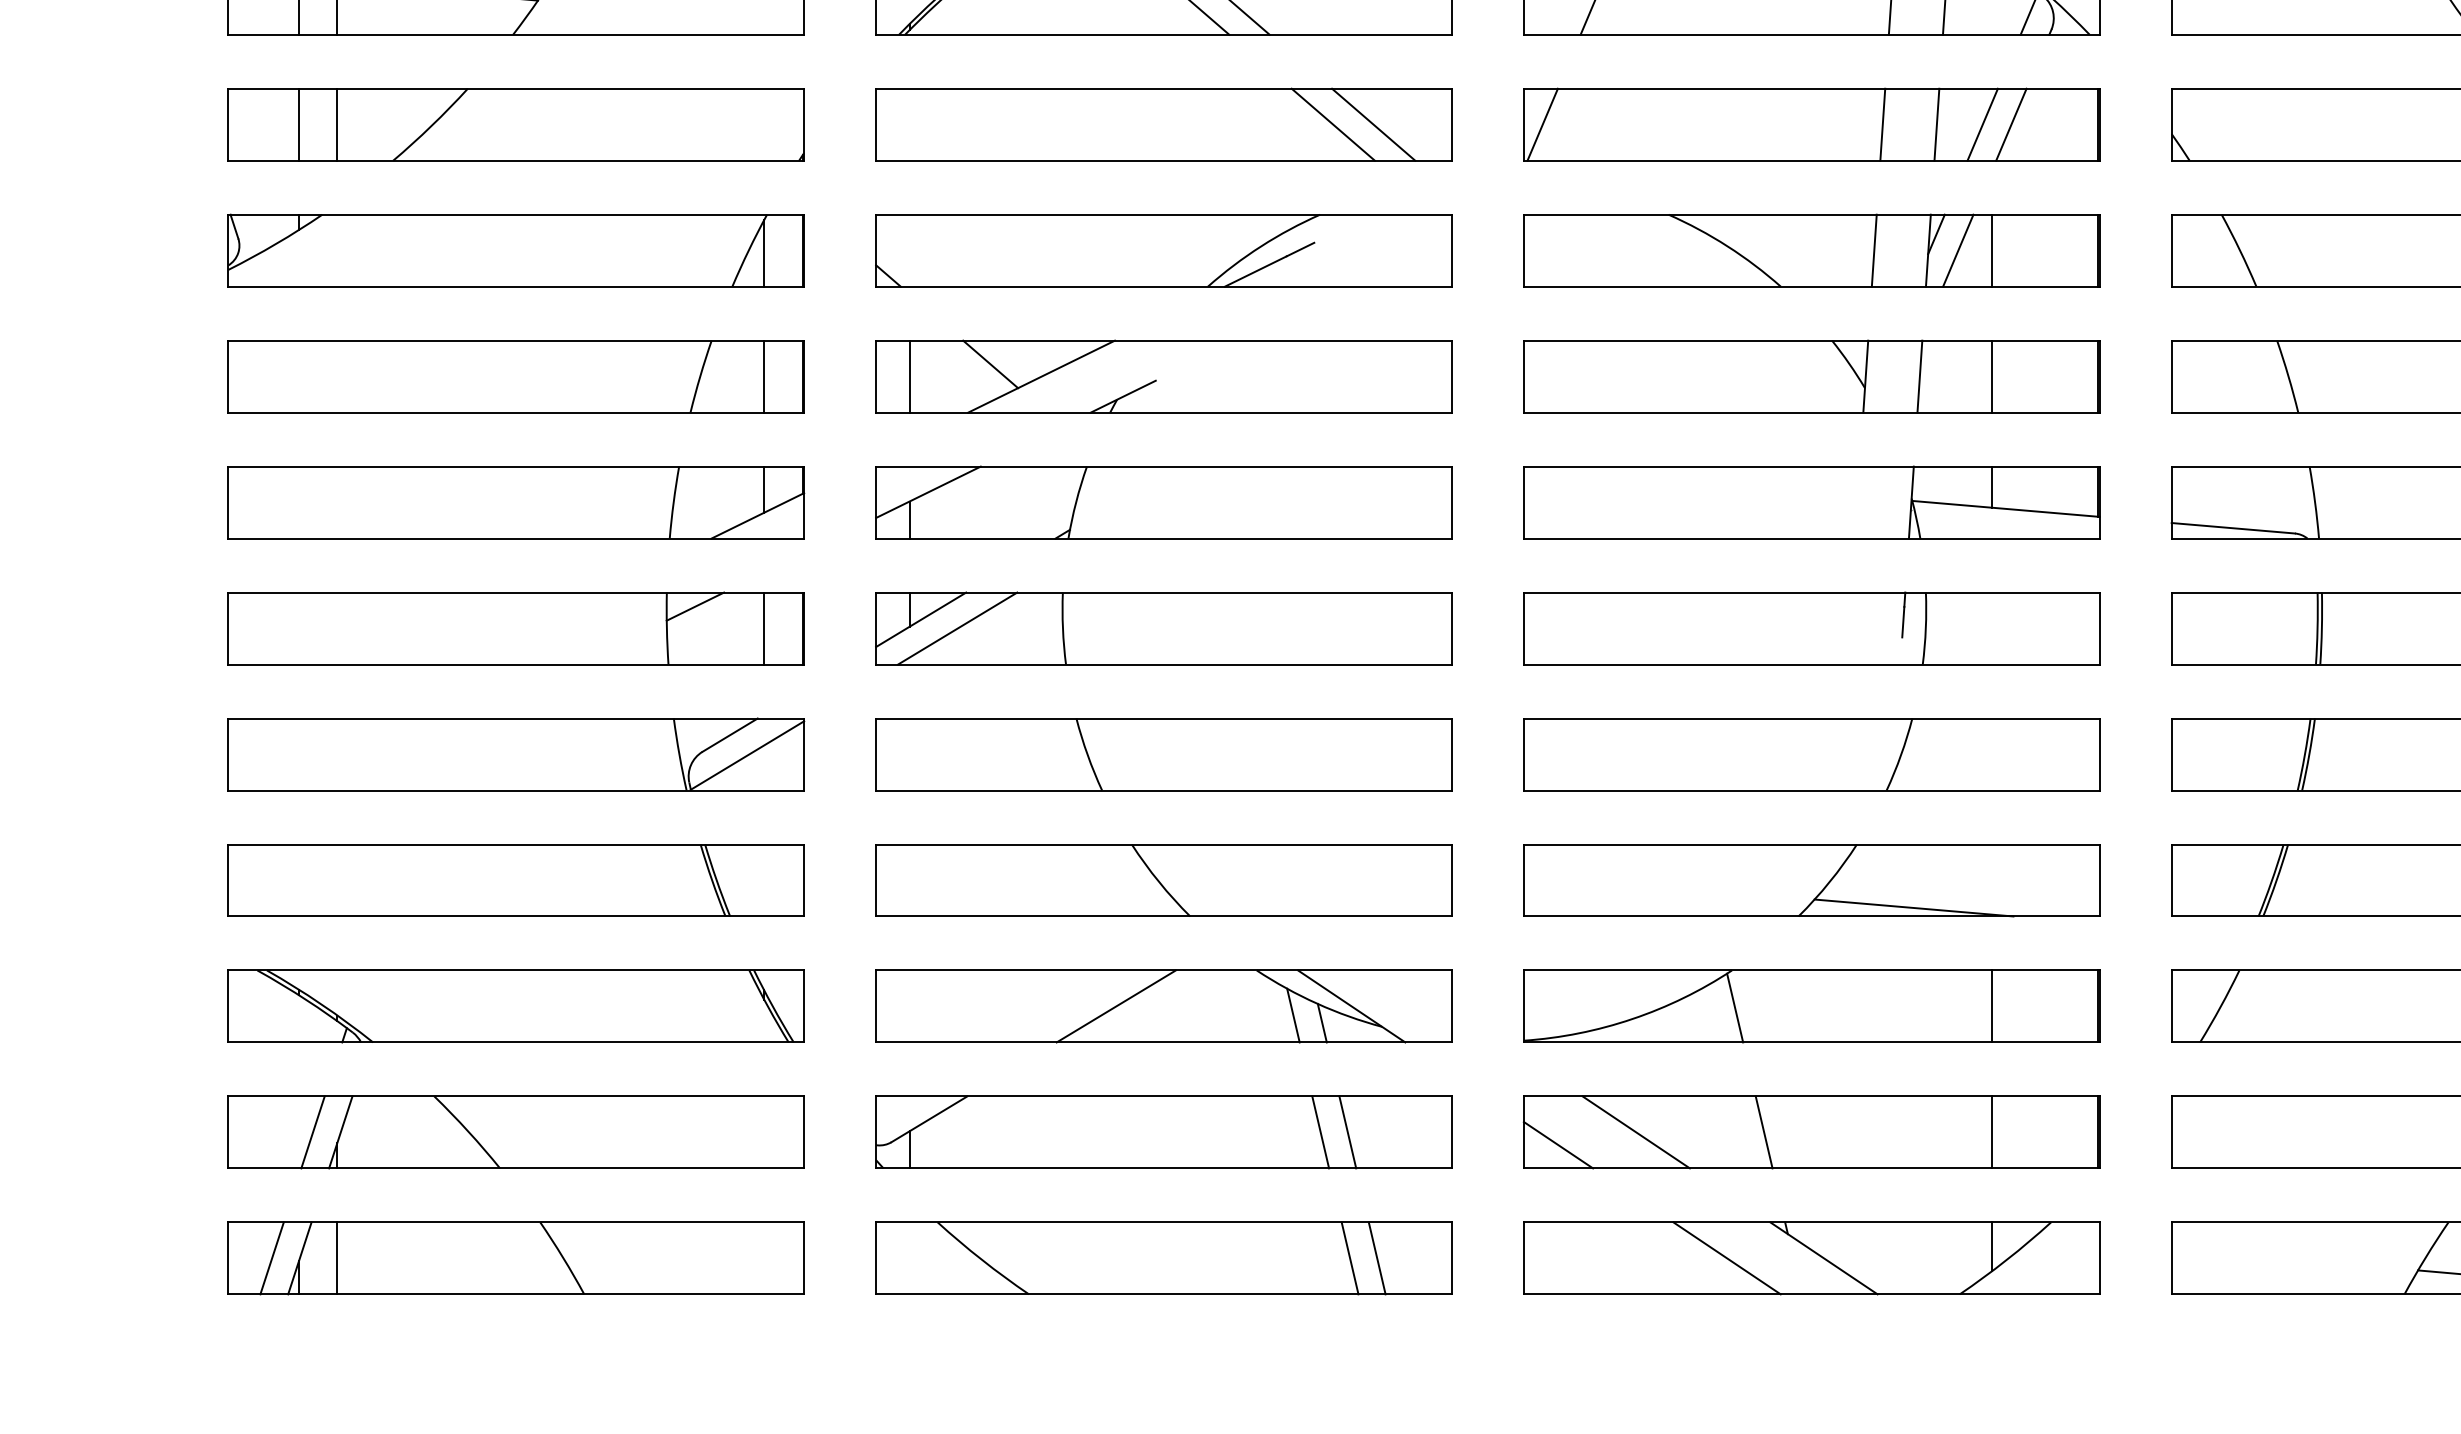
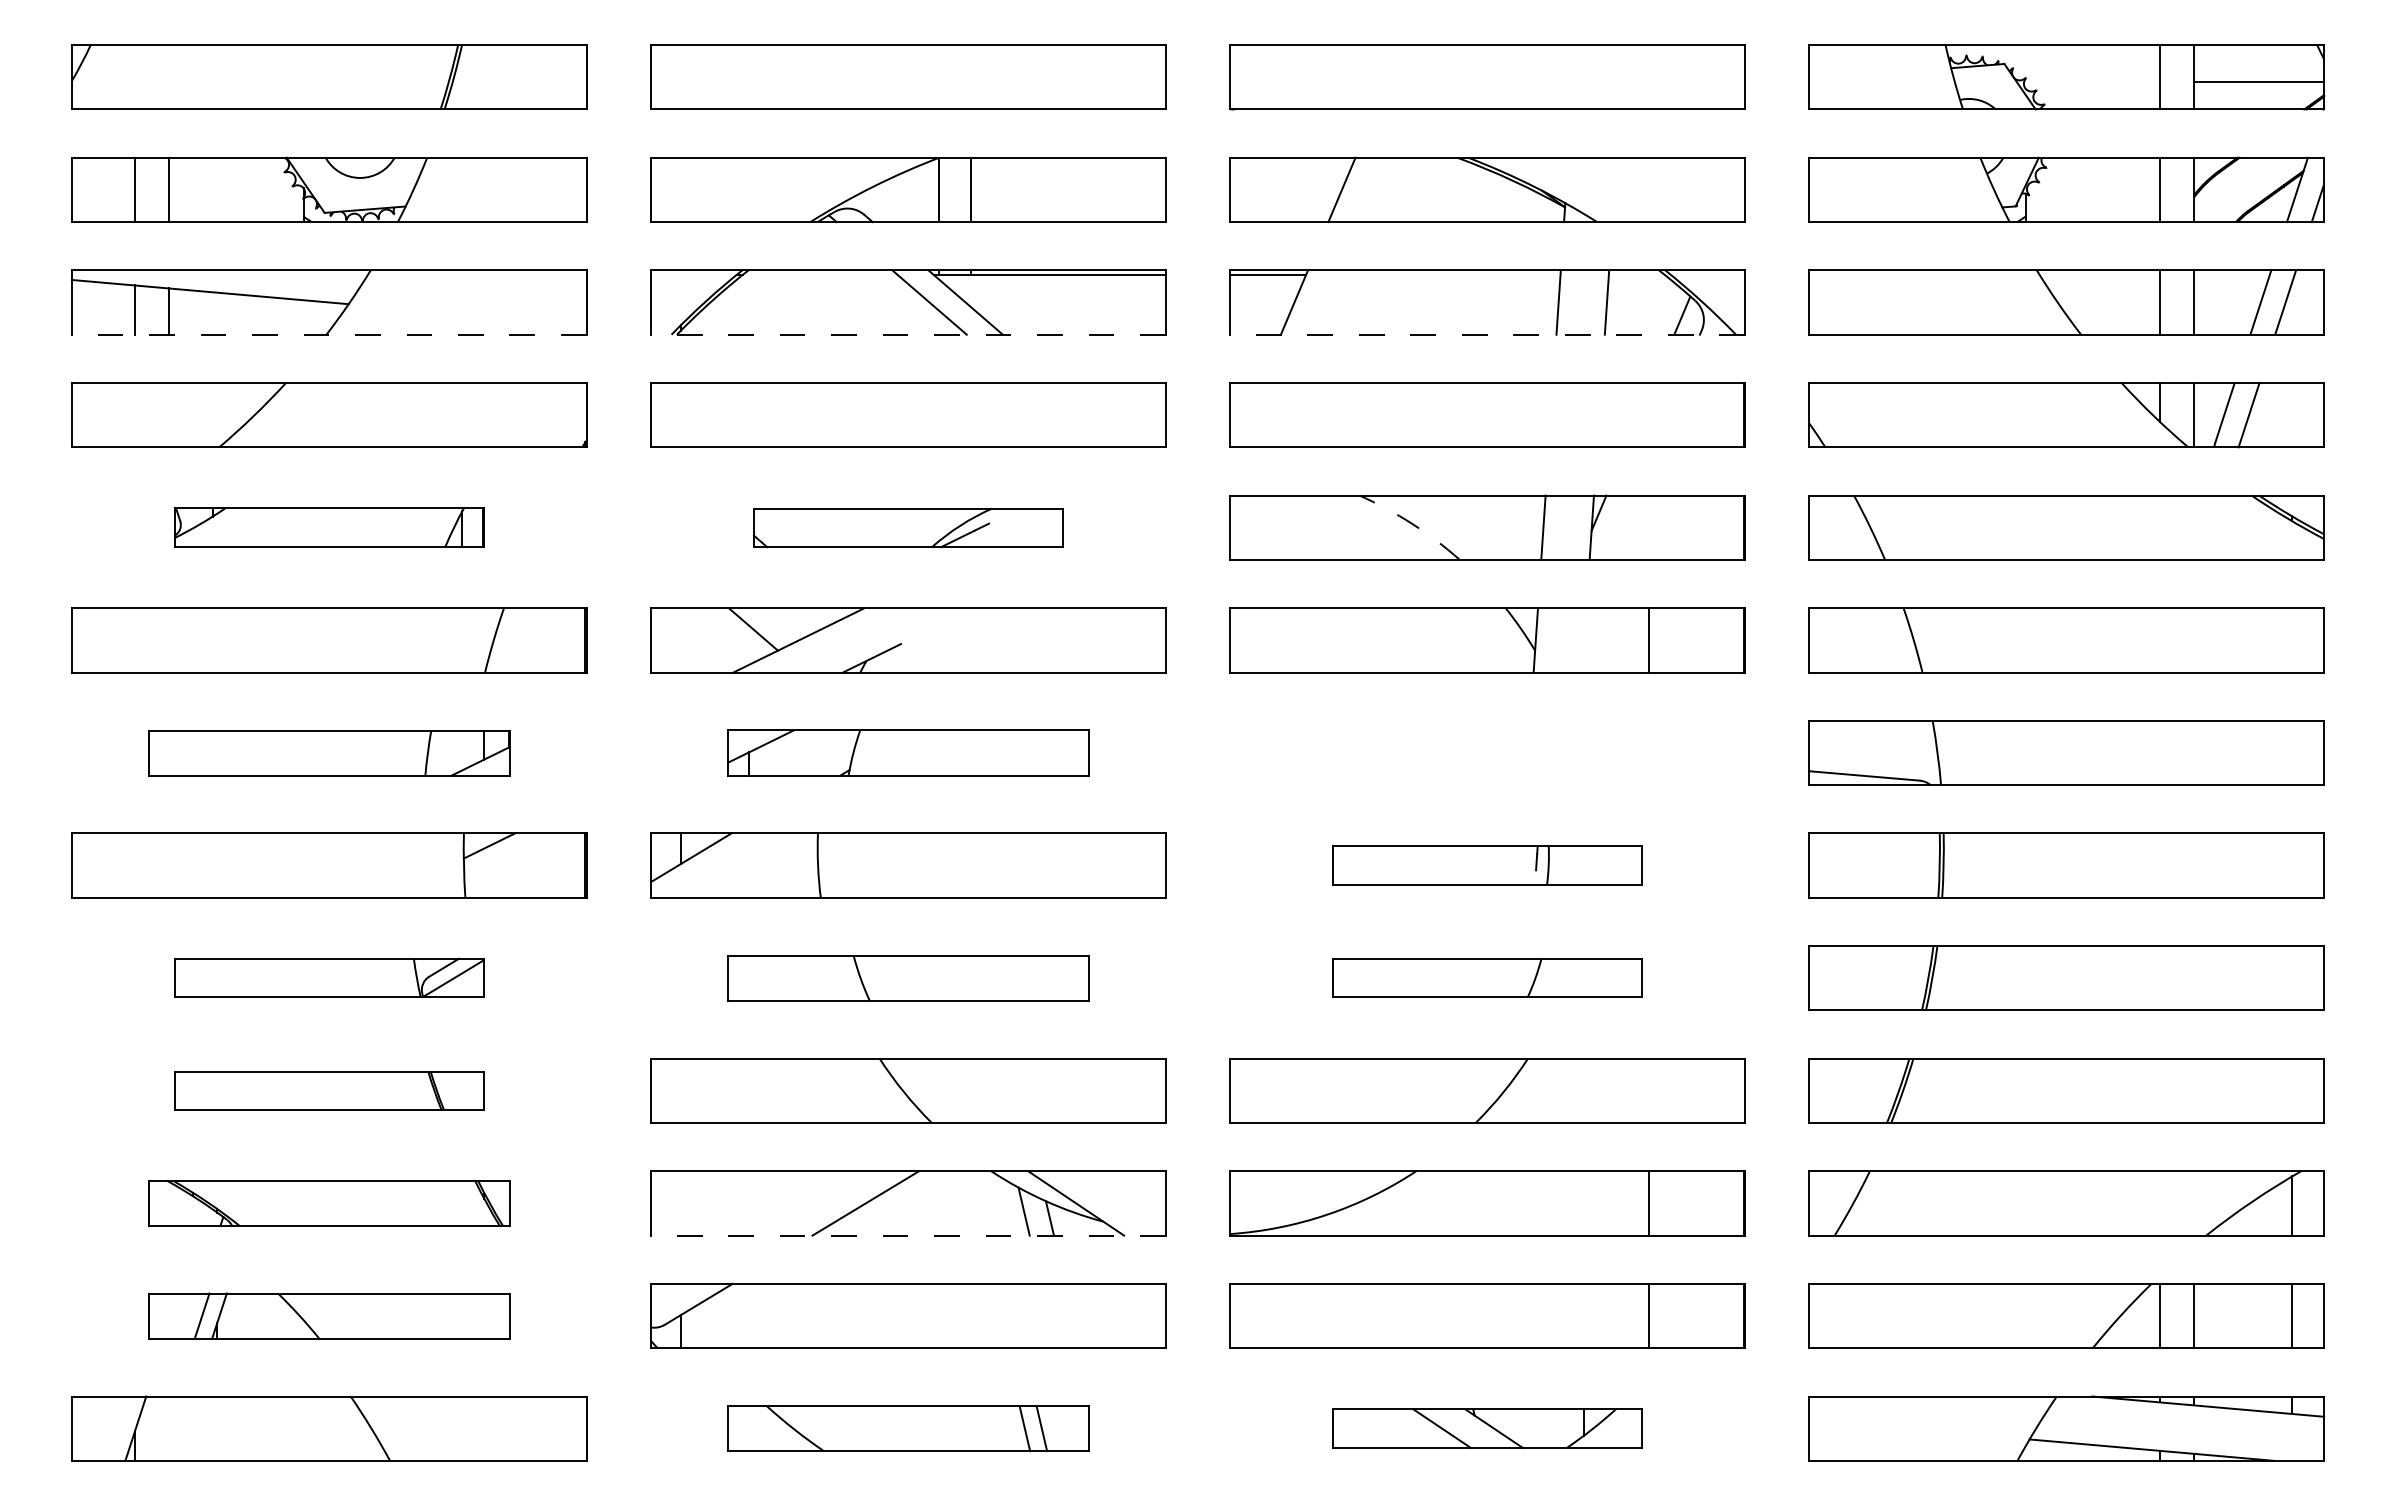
line: (515, 34) -> (328, 334), solid -> dashed
line: (1162, 34) -> (907, 334), solid -> dashed
line: (1811, 34) -> (1487, 334), solid -> dashed
line: (298, 124) -> (134, 414), removed
line: (337, 124) -> (169, 414), removed
line: (1333, 124) -> (1059, 414), removed
line: (1373, 124) -> (1095, 414), removed
line: (1542, 124) -> (1246, 414), removed
line: (1882, 124) -> (1550, 414), removed
line: (1937, 124) -> (1599, 414), removed
line: (1981, 124) -> (1639, 414), removed
line: (2010, 124) -> (1665, 414), removed
arc: (1727, 245) -> (1412, 523), solid -> dashed
part: (516, 250) -> (329, 527), size x0.6
part: (1164, 250) -> (908, 527), size x0.6
line: (1958, 250) -> (1618, 527), removed
line: (1991, 250) -> (1648, 527), removed
line: (763, 376) -> (550, 640), removed
line: (909, 376) -> (680, 640), removed
line: (1920, 376) -> (1584, 640), removed
part: (1164, 502) -> (908, 752), size x0.7
part: (1811, 502) -> (1487, 752), removed
part: (516, 503) -> (329, 753), size x0.7
line: (763, 628) -> (550, 865), removed
line: (957, 628) -> (723, 865), removed
part: (1811, 628) -> (1487, 865), size x0.6
part: (516, 753) -> (329, 977), size x0.6
part: (1164, 753) -> (908, 977), size x0.7
part: (1811, 753) -> (1487, 977), size x0.6
part: (516, 880) -> (329, 1090), size x0.6
line: (1913, 908) -> (1578, 1115), removed
part: (516, 1006) -> (329, 1203), size x0.7
line: (1734, 1007) -> (1418, 1204), removed
line: (1162, 1042) -> (907, 1235), solid -> dashed
part: (516, 1131) -> (329, 1315), size x0.7
line: (1319, 1131) -> (1047, 1315), removed
line: (1347, 1131) -> (1072, 1315), removed
line: (1636, 1131) -> (1330, 1315), removed
line: (1763, 1131) -> (1444, 1315), removed
line: (1557, 1145) -> (1260, 1327), removed
line: (271, 1258) -> (110, 1428), removed
line: (337, 1258) -> (169, 1428), removed
part: (1164, 1258) -> (908, 1428), size x0.7
part: (1811, 1258) -> (1487, 1428), size x0.6

